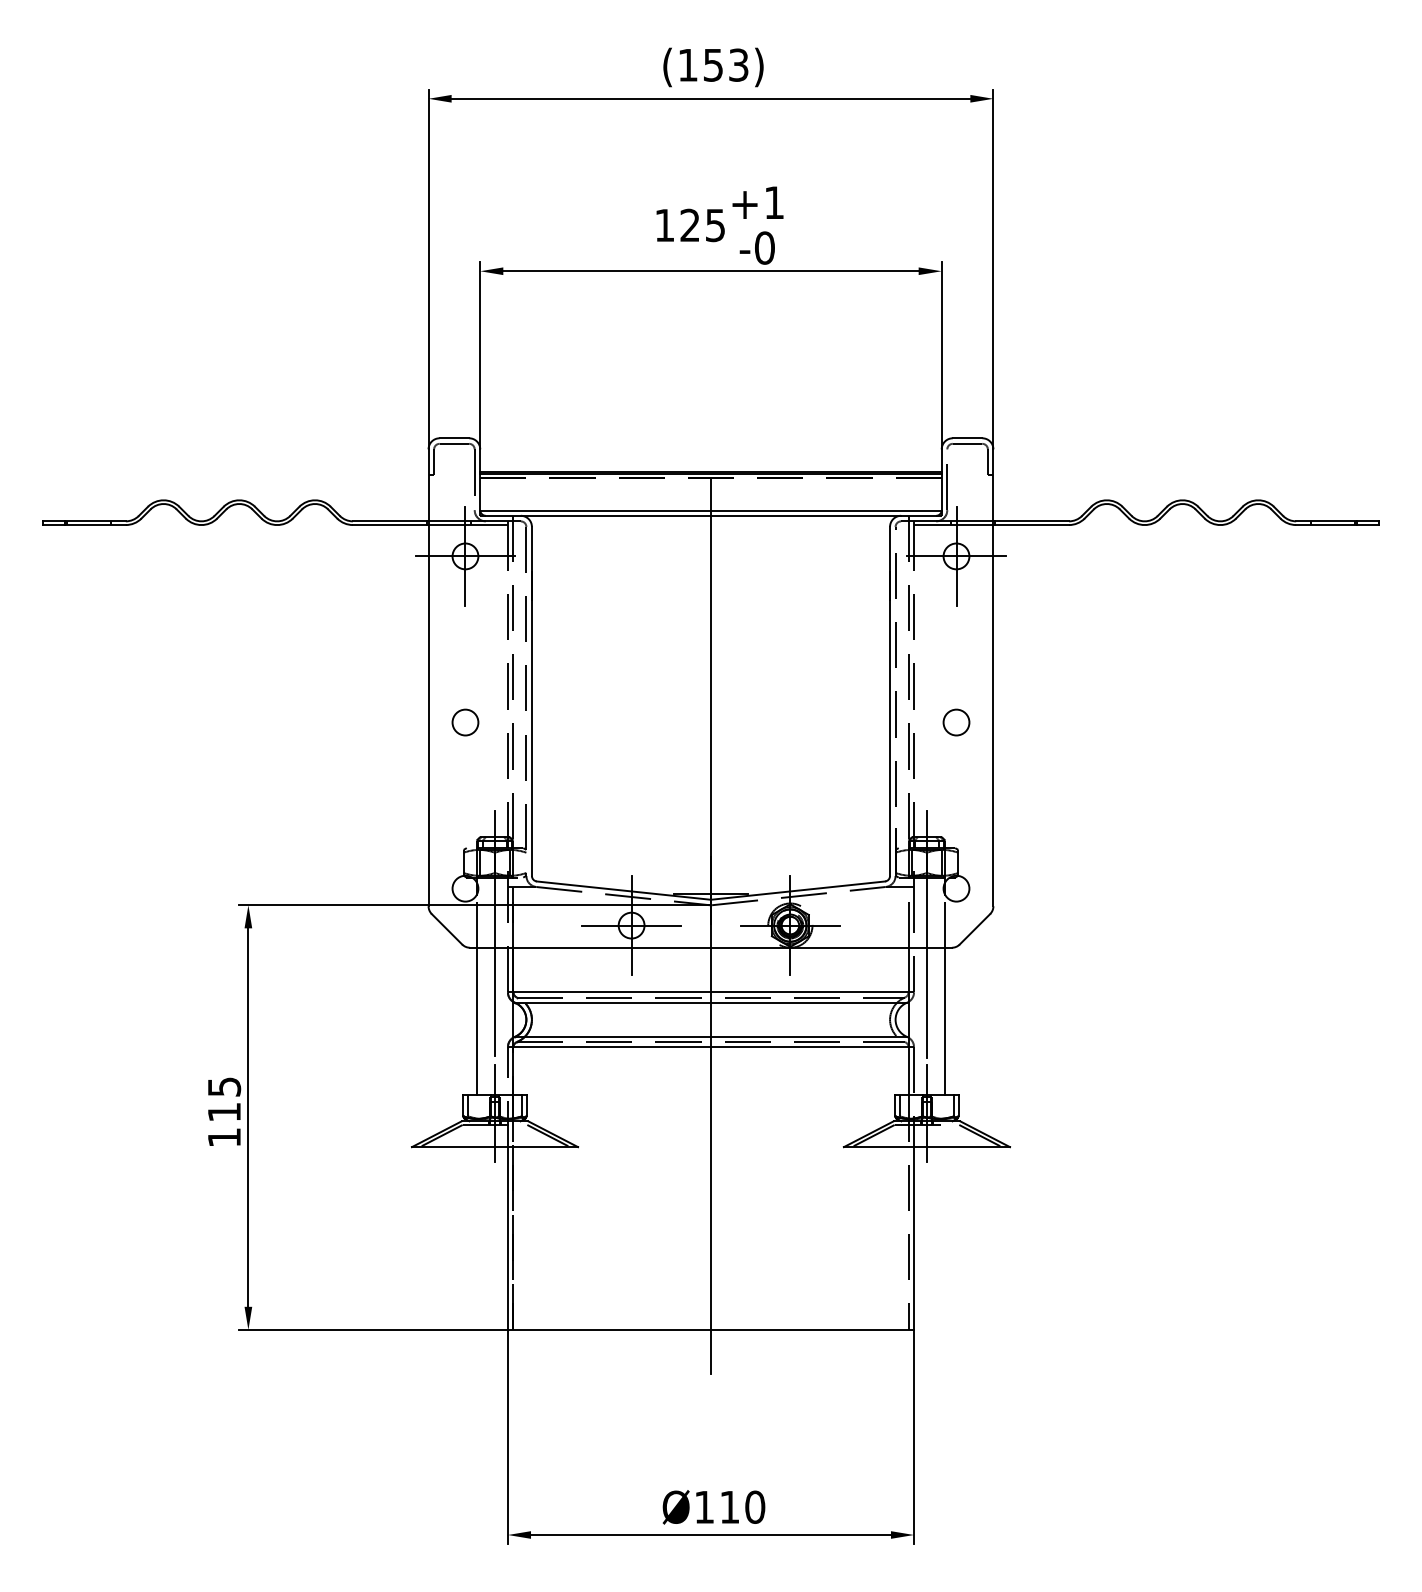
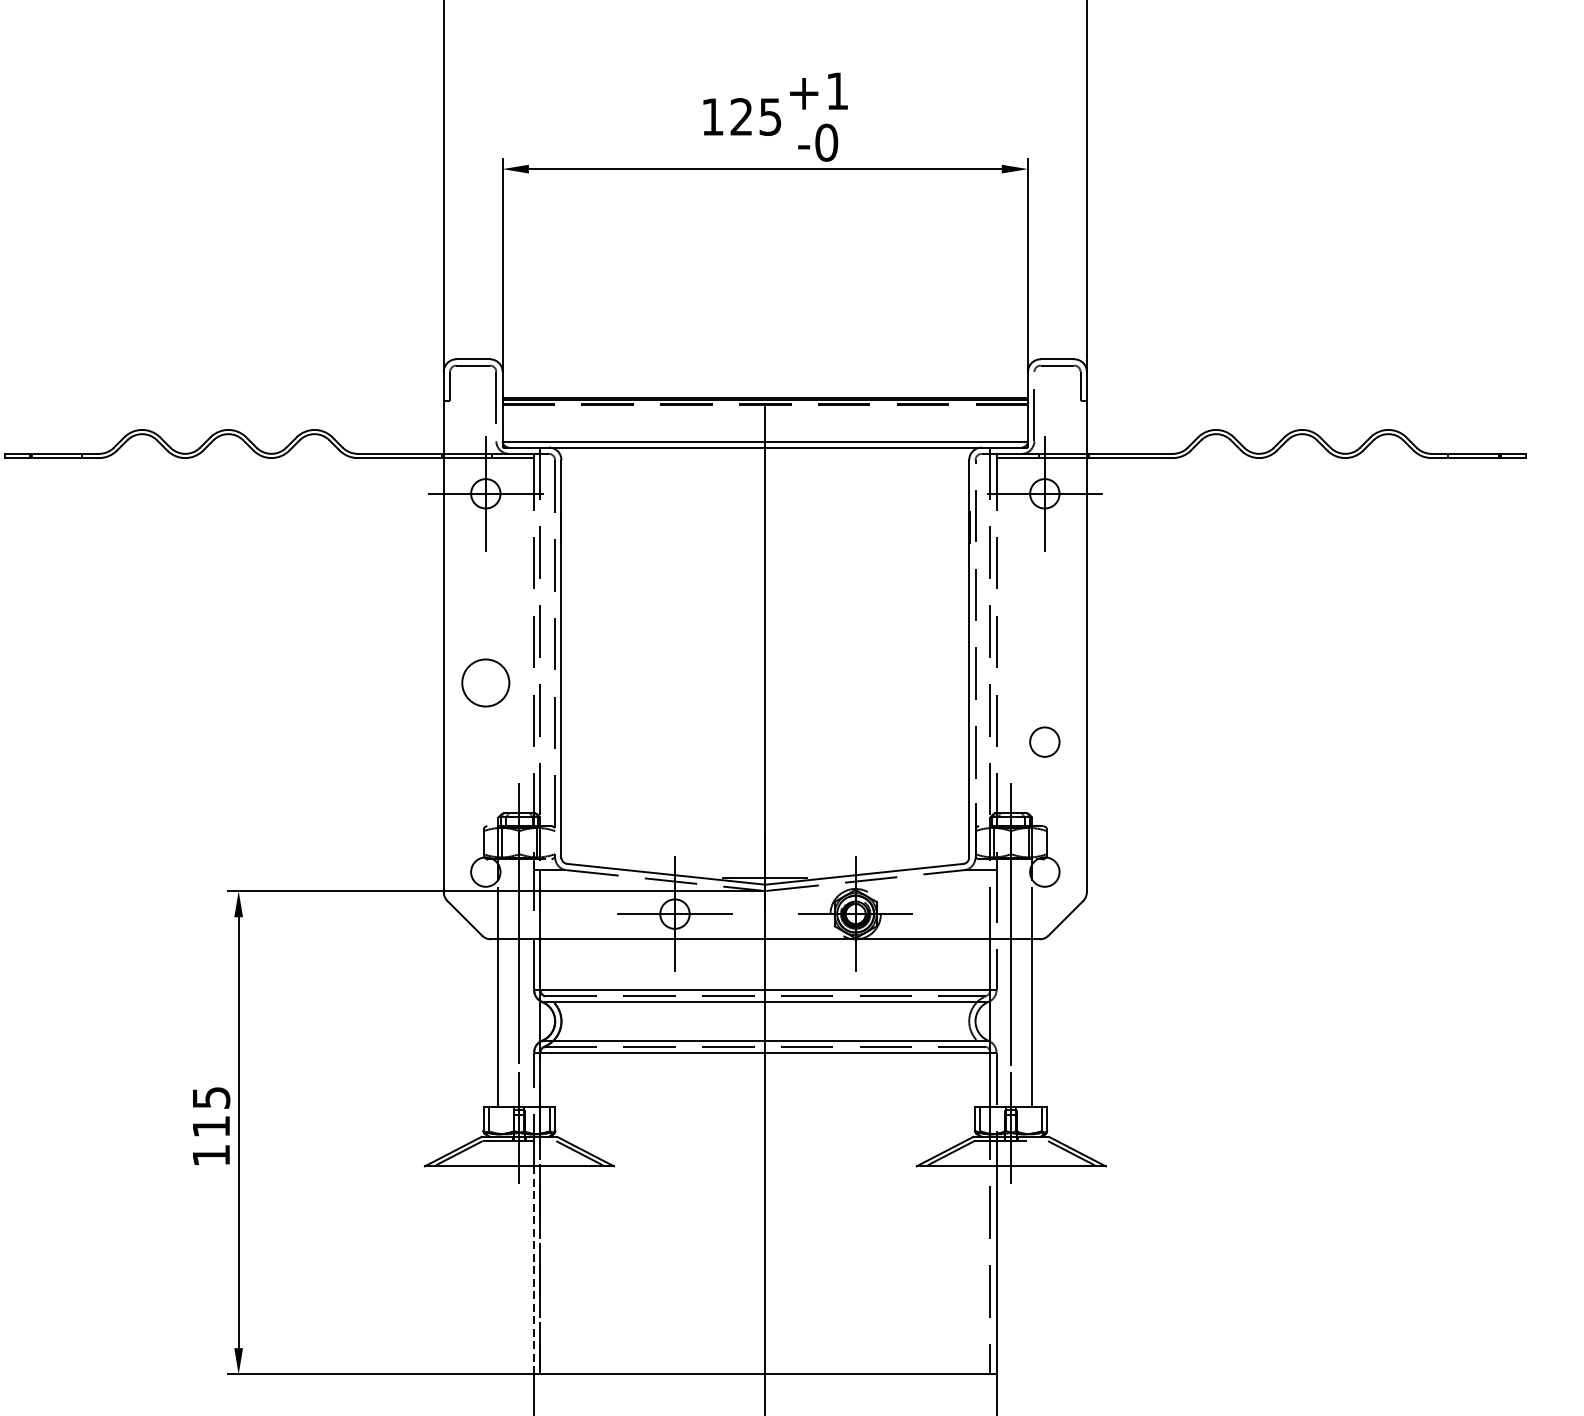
circle: (465, 722) -> (485, 682), size x1.6
circle: (956, 722) -> (1044, 742), moved
line: (507, 1238) -> (533, 1270), solid -> dashed

